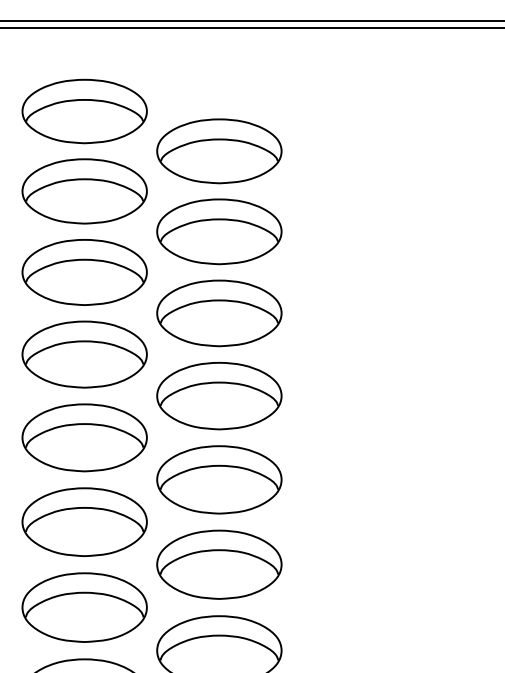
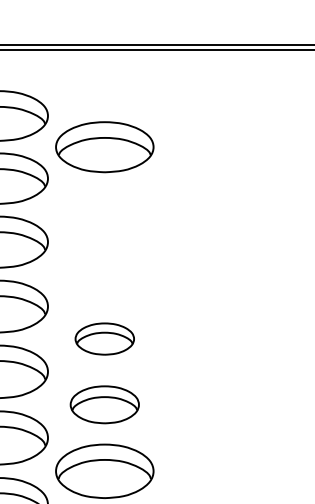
part: (219, 231) -> (104, 210), removed
part: (219, 313) -> (104, 274), removed
part: (219, 395) -> (104, 338), size x0.6
part: (219, 479) -> (104, 404), size x0.7

